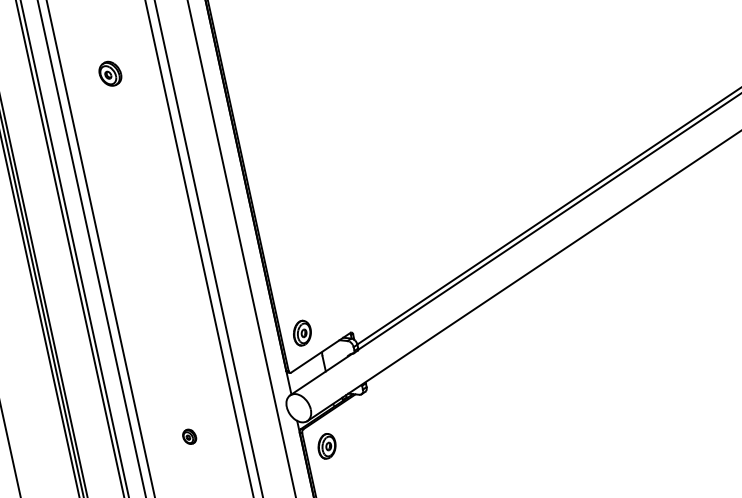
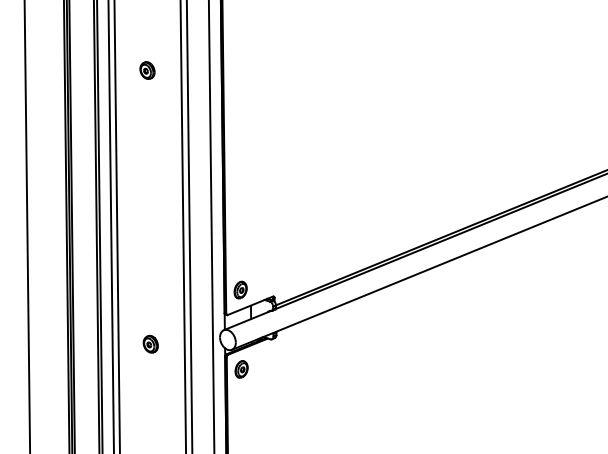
part: (110, 73) -> (147, 70), moved
part: (189, 435) -> (150, 343), size x1.67

